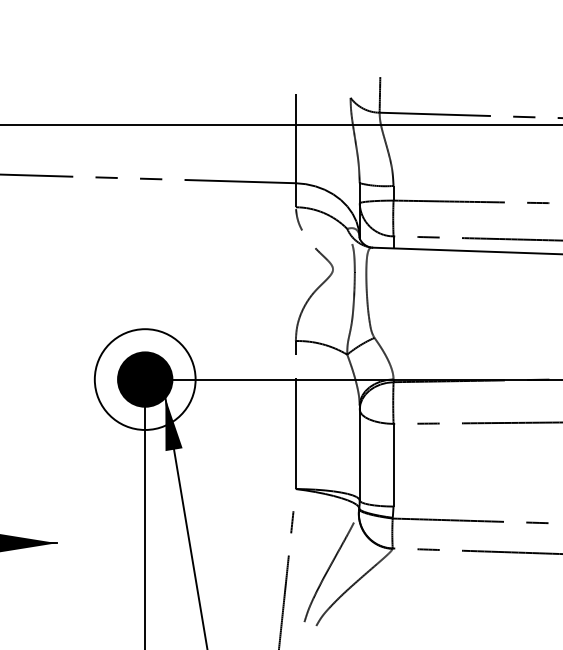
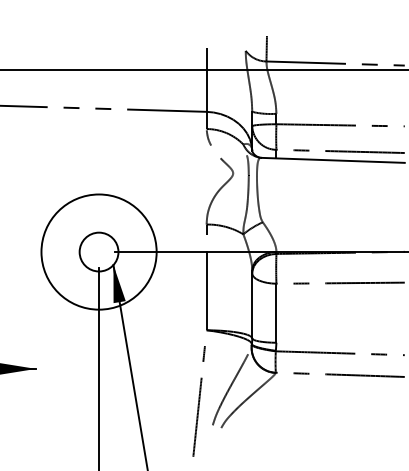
fill: (144, 378) -> (98, 251), removed
circle: (145, 380) -> (99, 252), size x1.6

